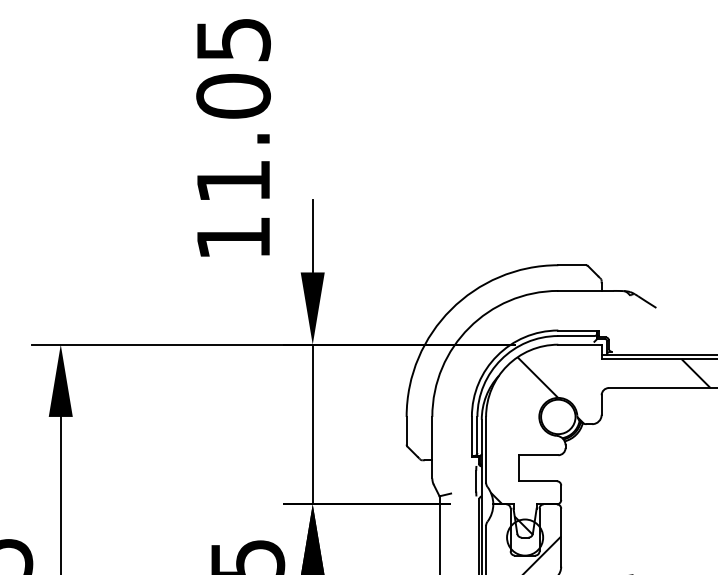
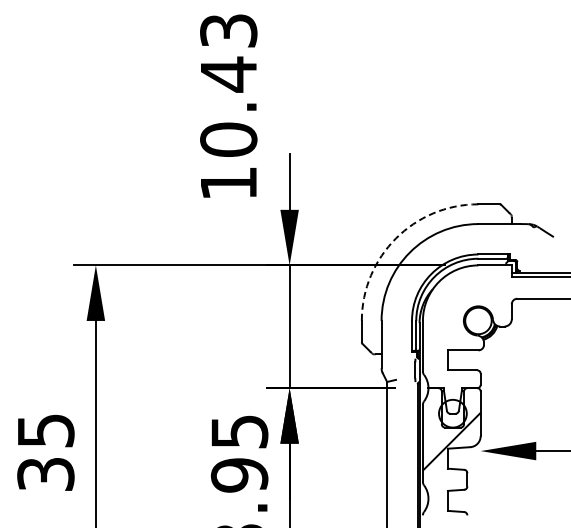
text: (233, 110) -> (228, 85), 11.05 -> 10.43
arc: (450, 309) -> (395, 238), solid -> dashed
hatch: (537, 446) -> (462, 343), removed

